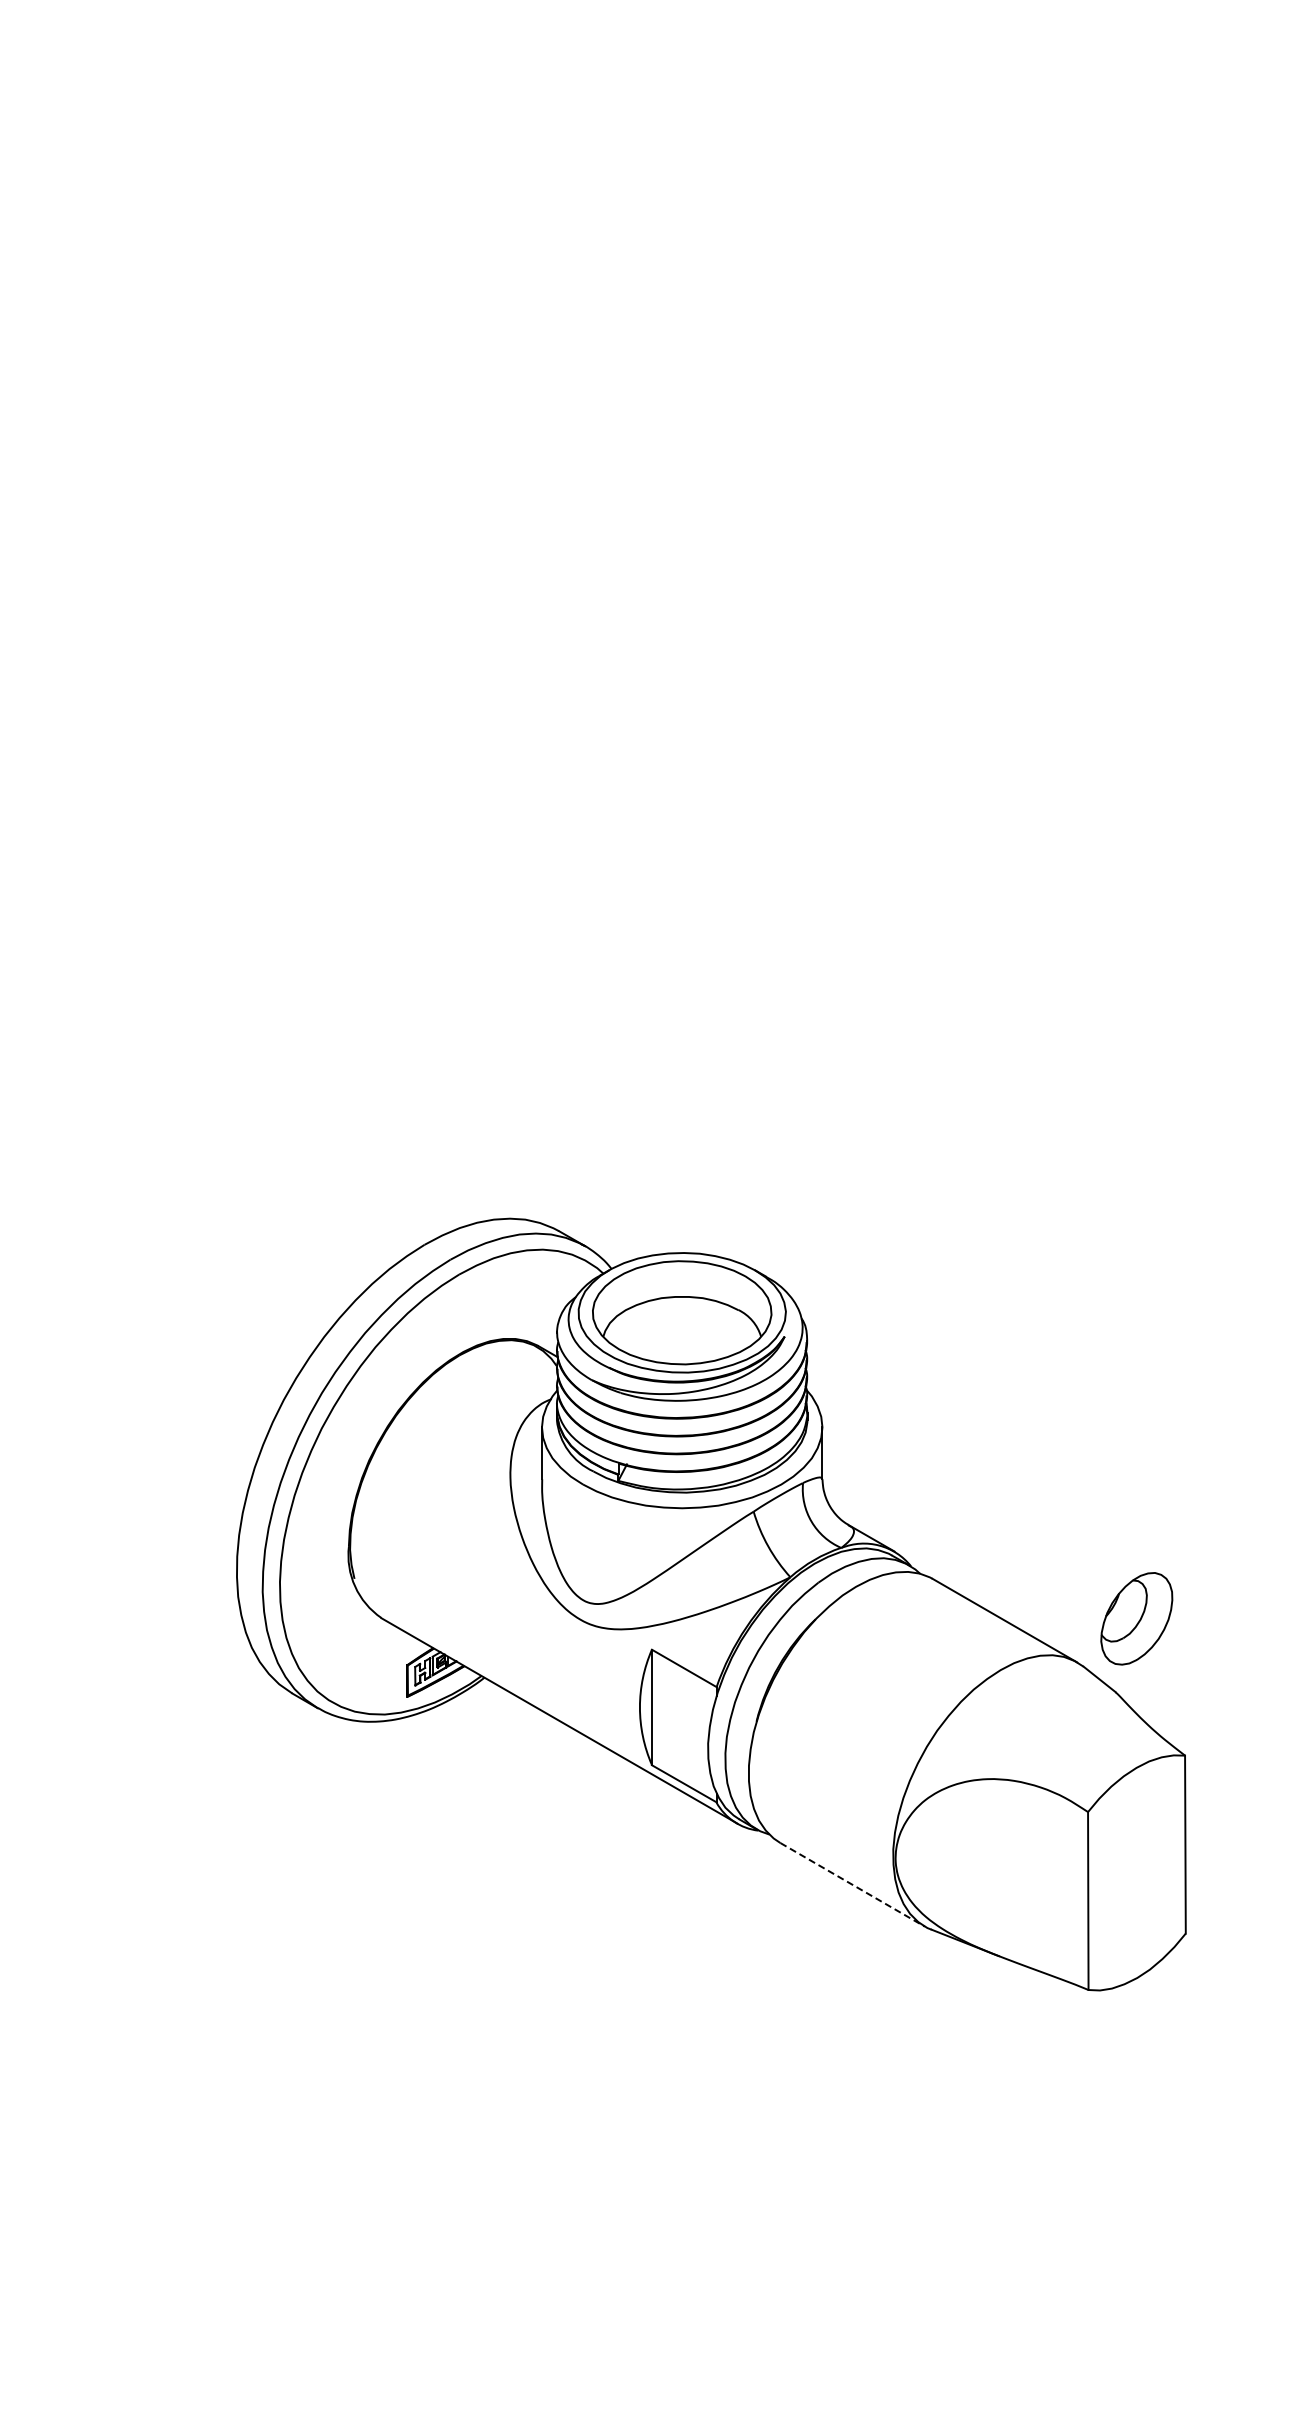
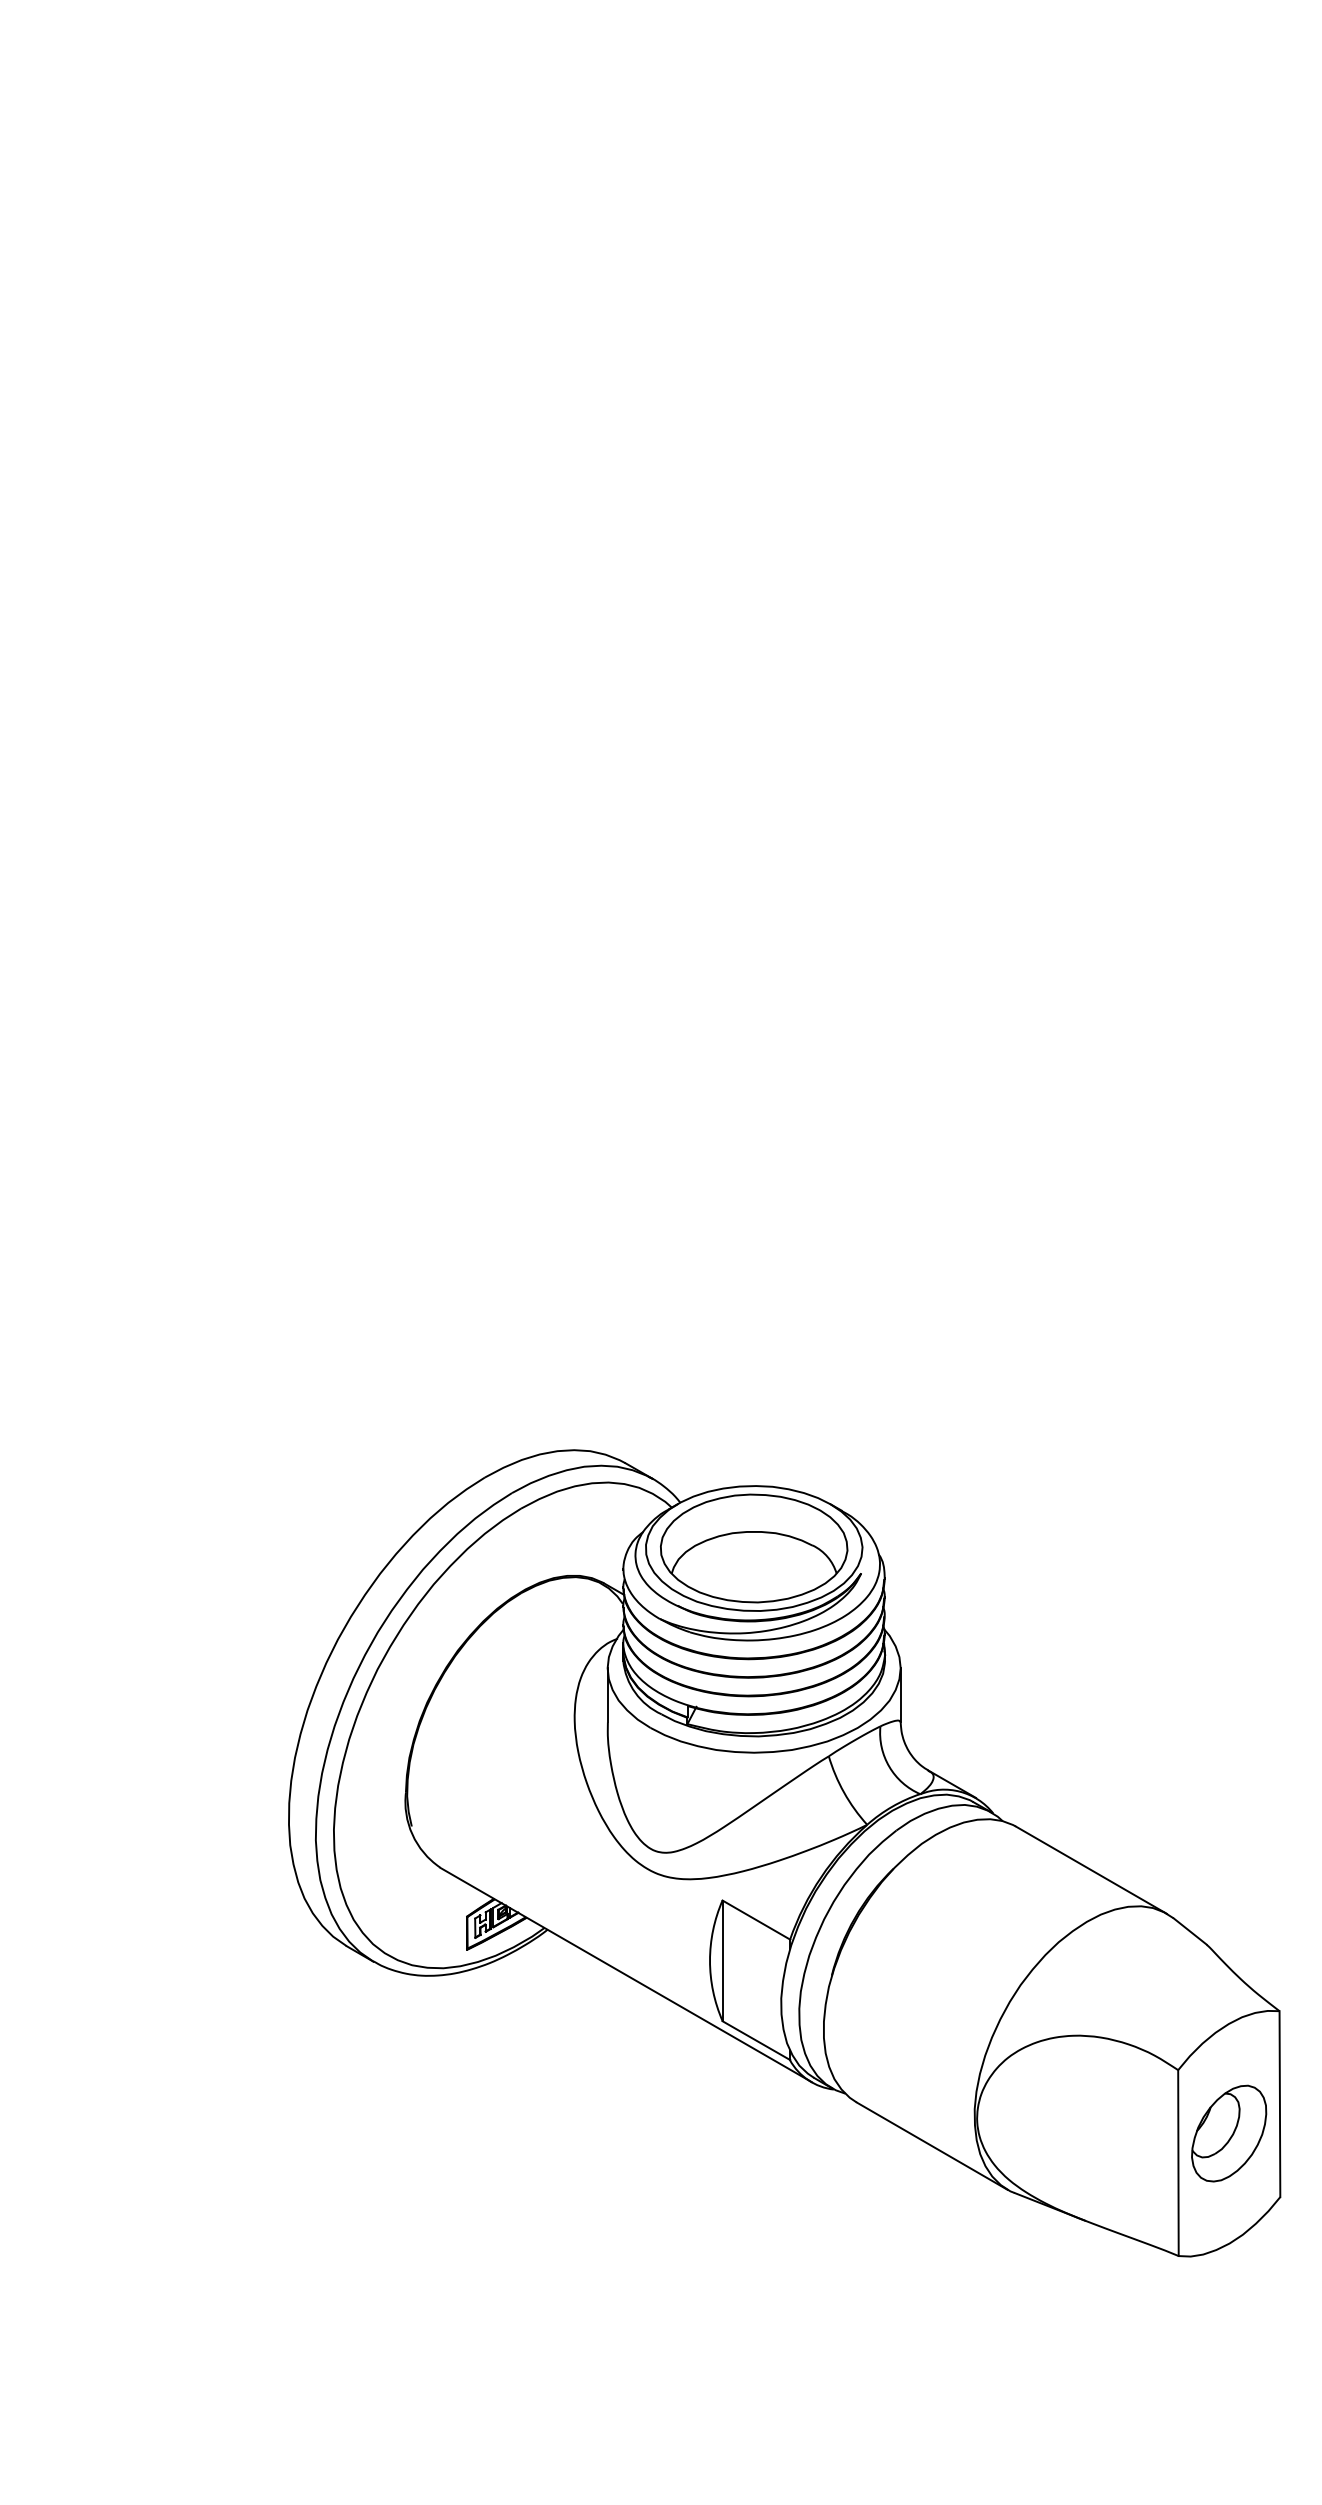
part: (1136, 1618) -> (1228, 2133), moved
line: (853, 1885) -> (933, 2146), dashed -> solid

